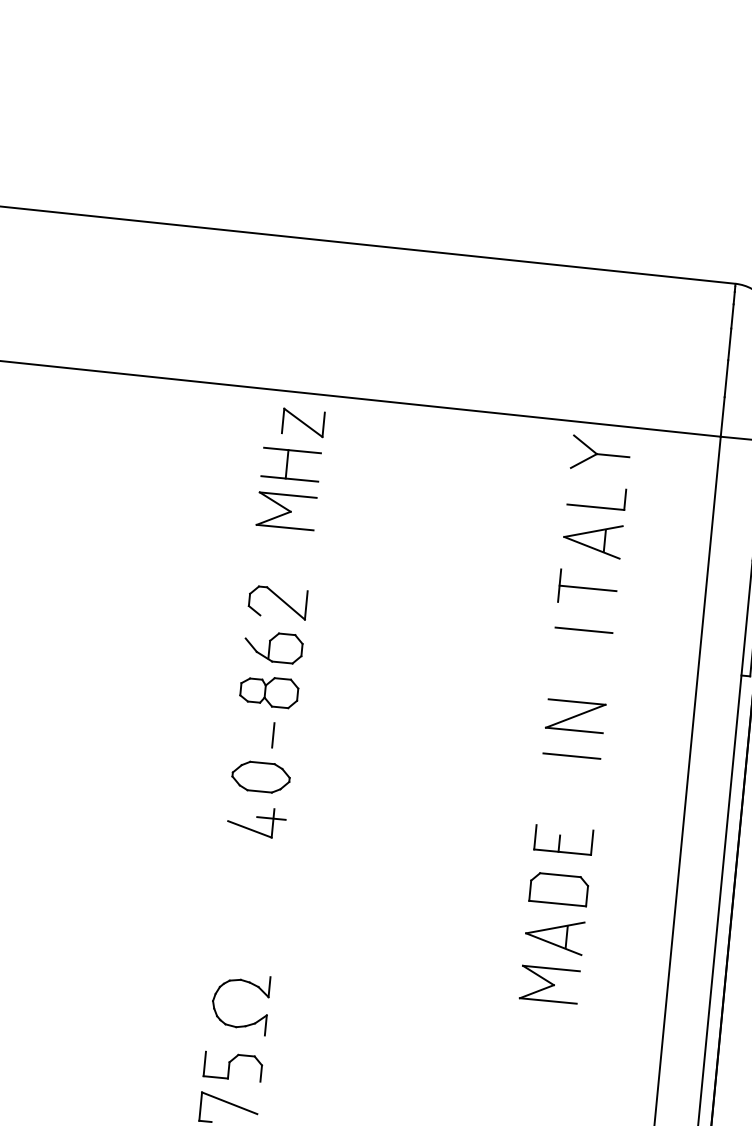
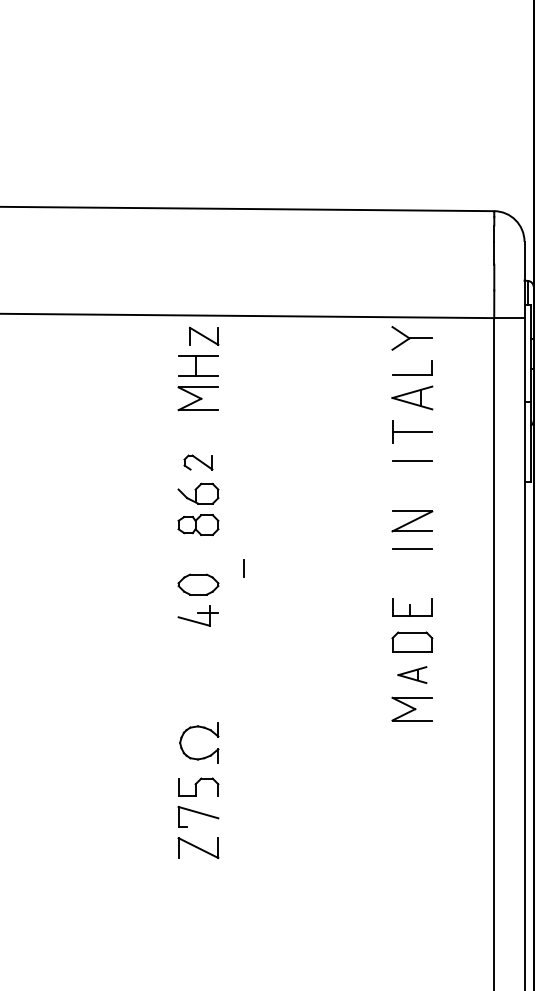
part: (277, 602) -> (198, 462), size x0.7
line: (272, 734) -> (243, 568), moved
part: (554, 935) -> (412, 674), size x0.7

